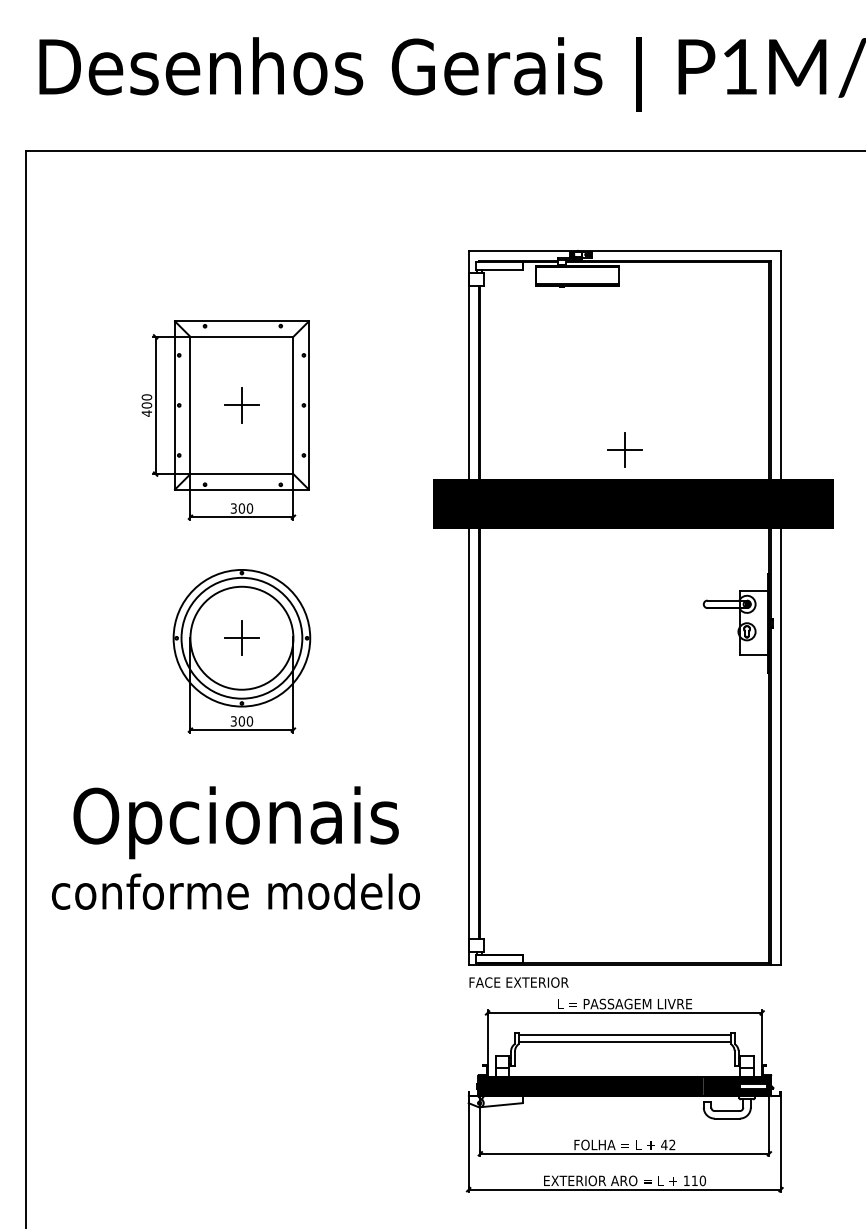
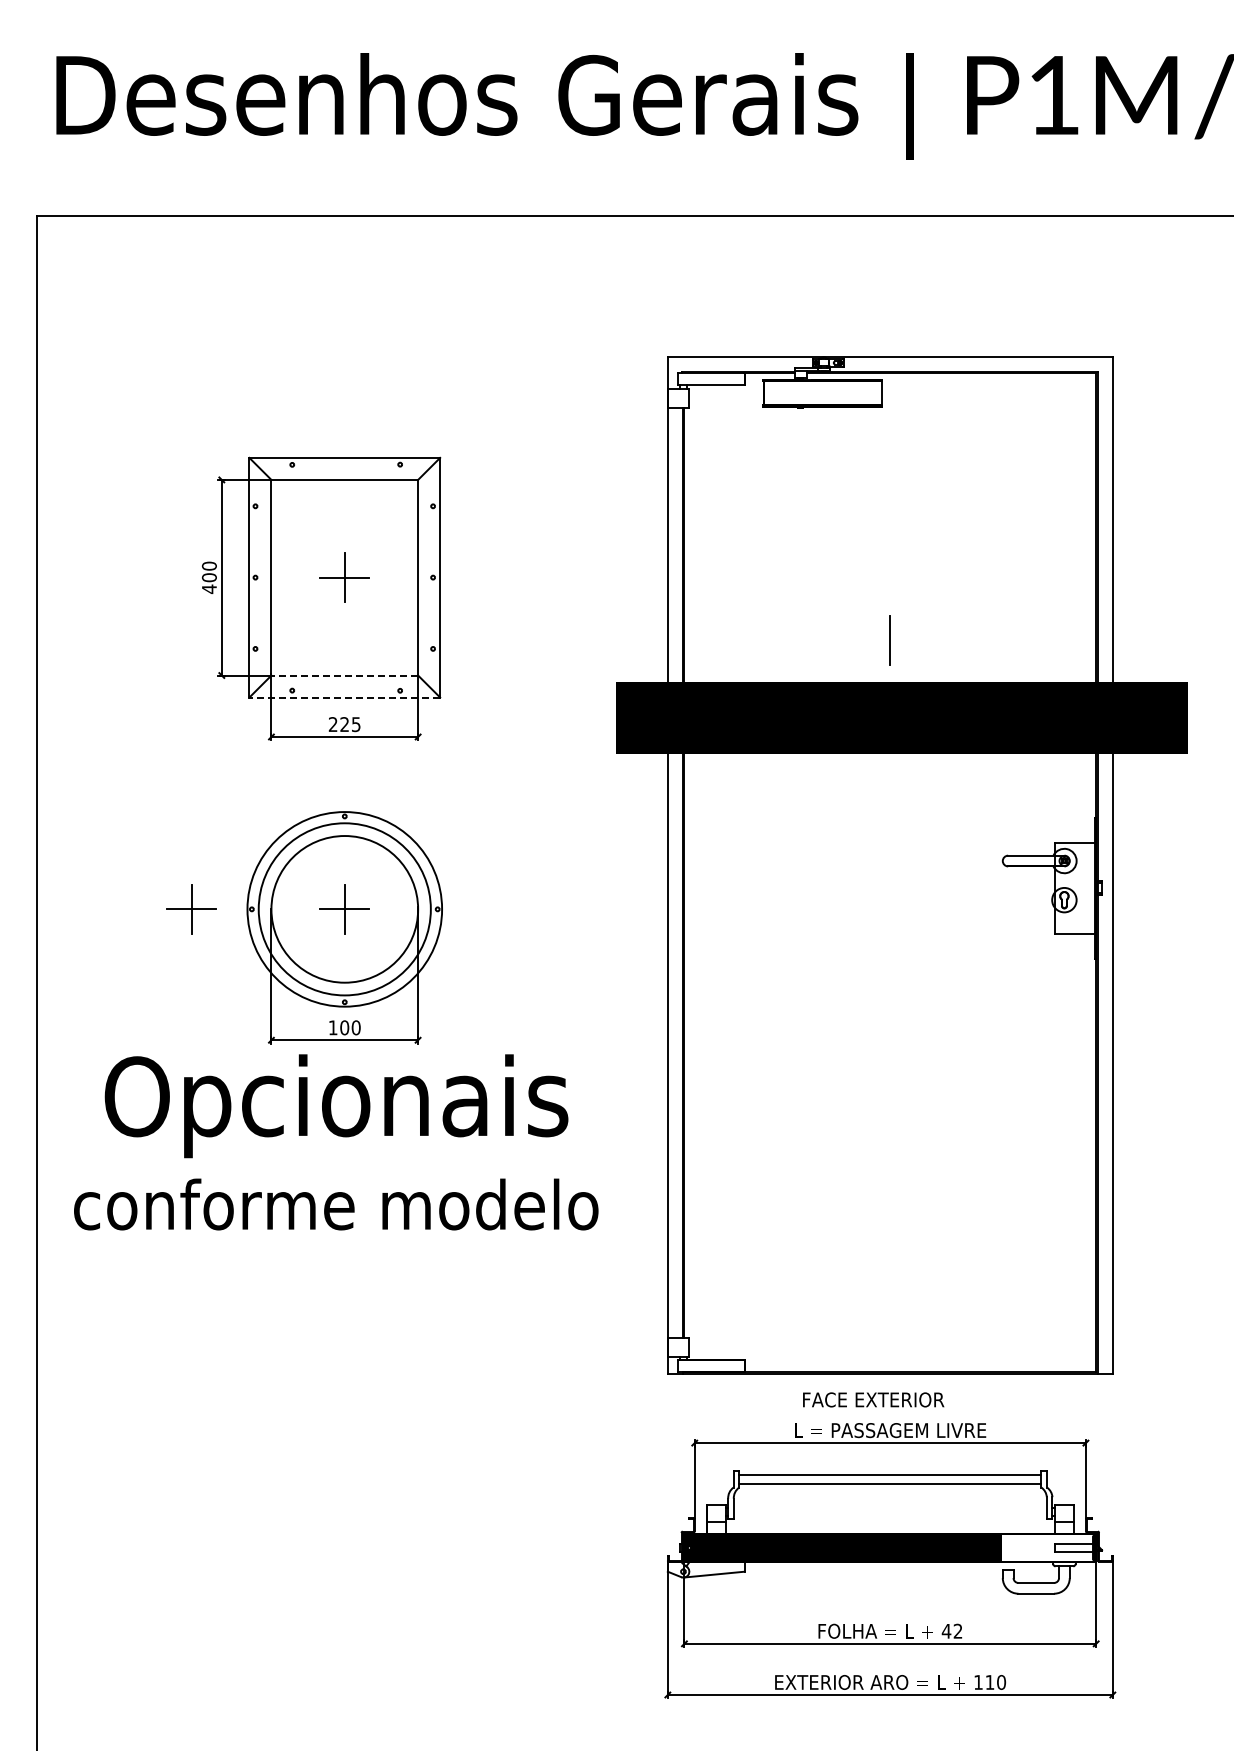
line: (624, 449) -> (889, 640), removed
line: (241, 474) -> (344, 675), solid -> dashed
line: (241, 489) -> (344, 697), solid -> dashed
text: (241, 508) -> (344, 724), 300 -> 225
part: (134, 638) -> (191, 909), added
text: (233, 721) -> (332, 1027), 300 -> 100
text: (236, 848) -> (336, 1142), moved
text: (518, 982) -> (873, 1399), moved
fill: (735, 1086) -> (1048, 1547), removed

